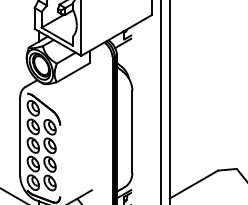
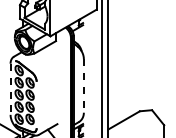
line: (131, 131) -> (83, 85), solid -> dashed
line: (20, 137) -> (10, 89), solid -> dashed

